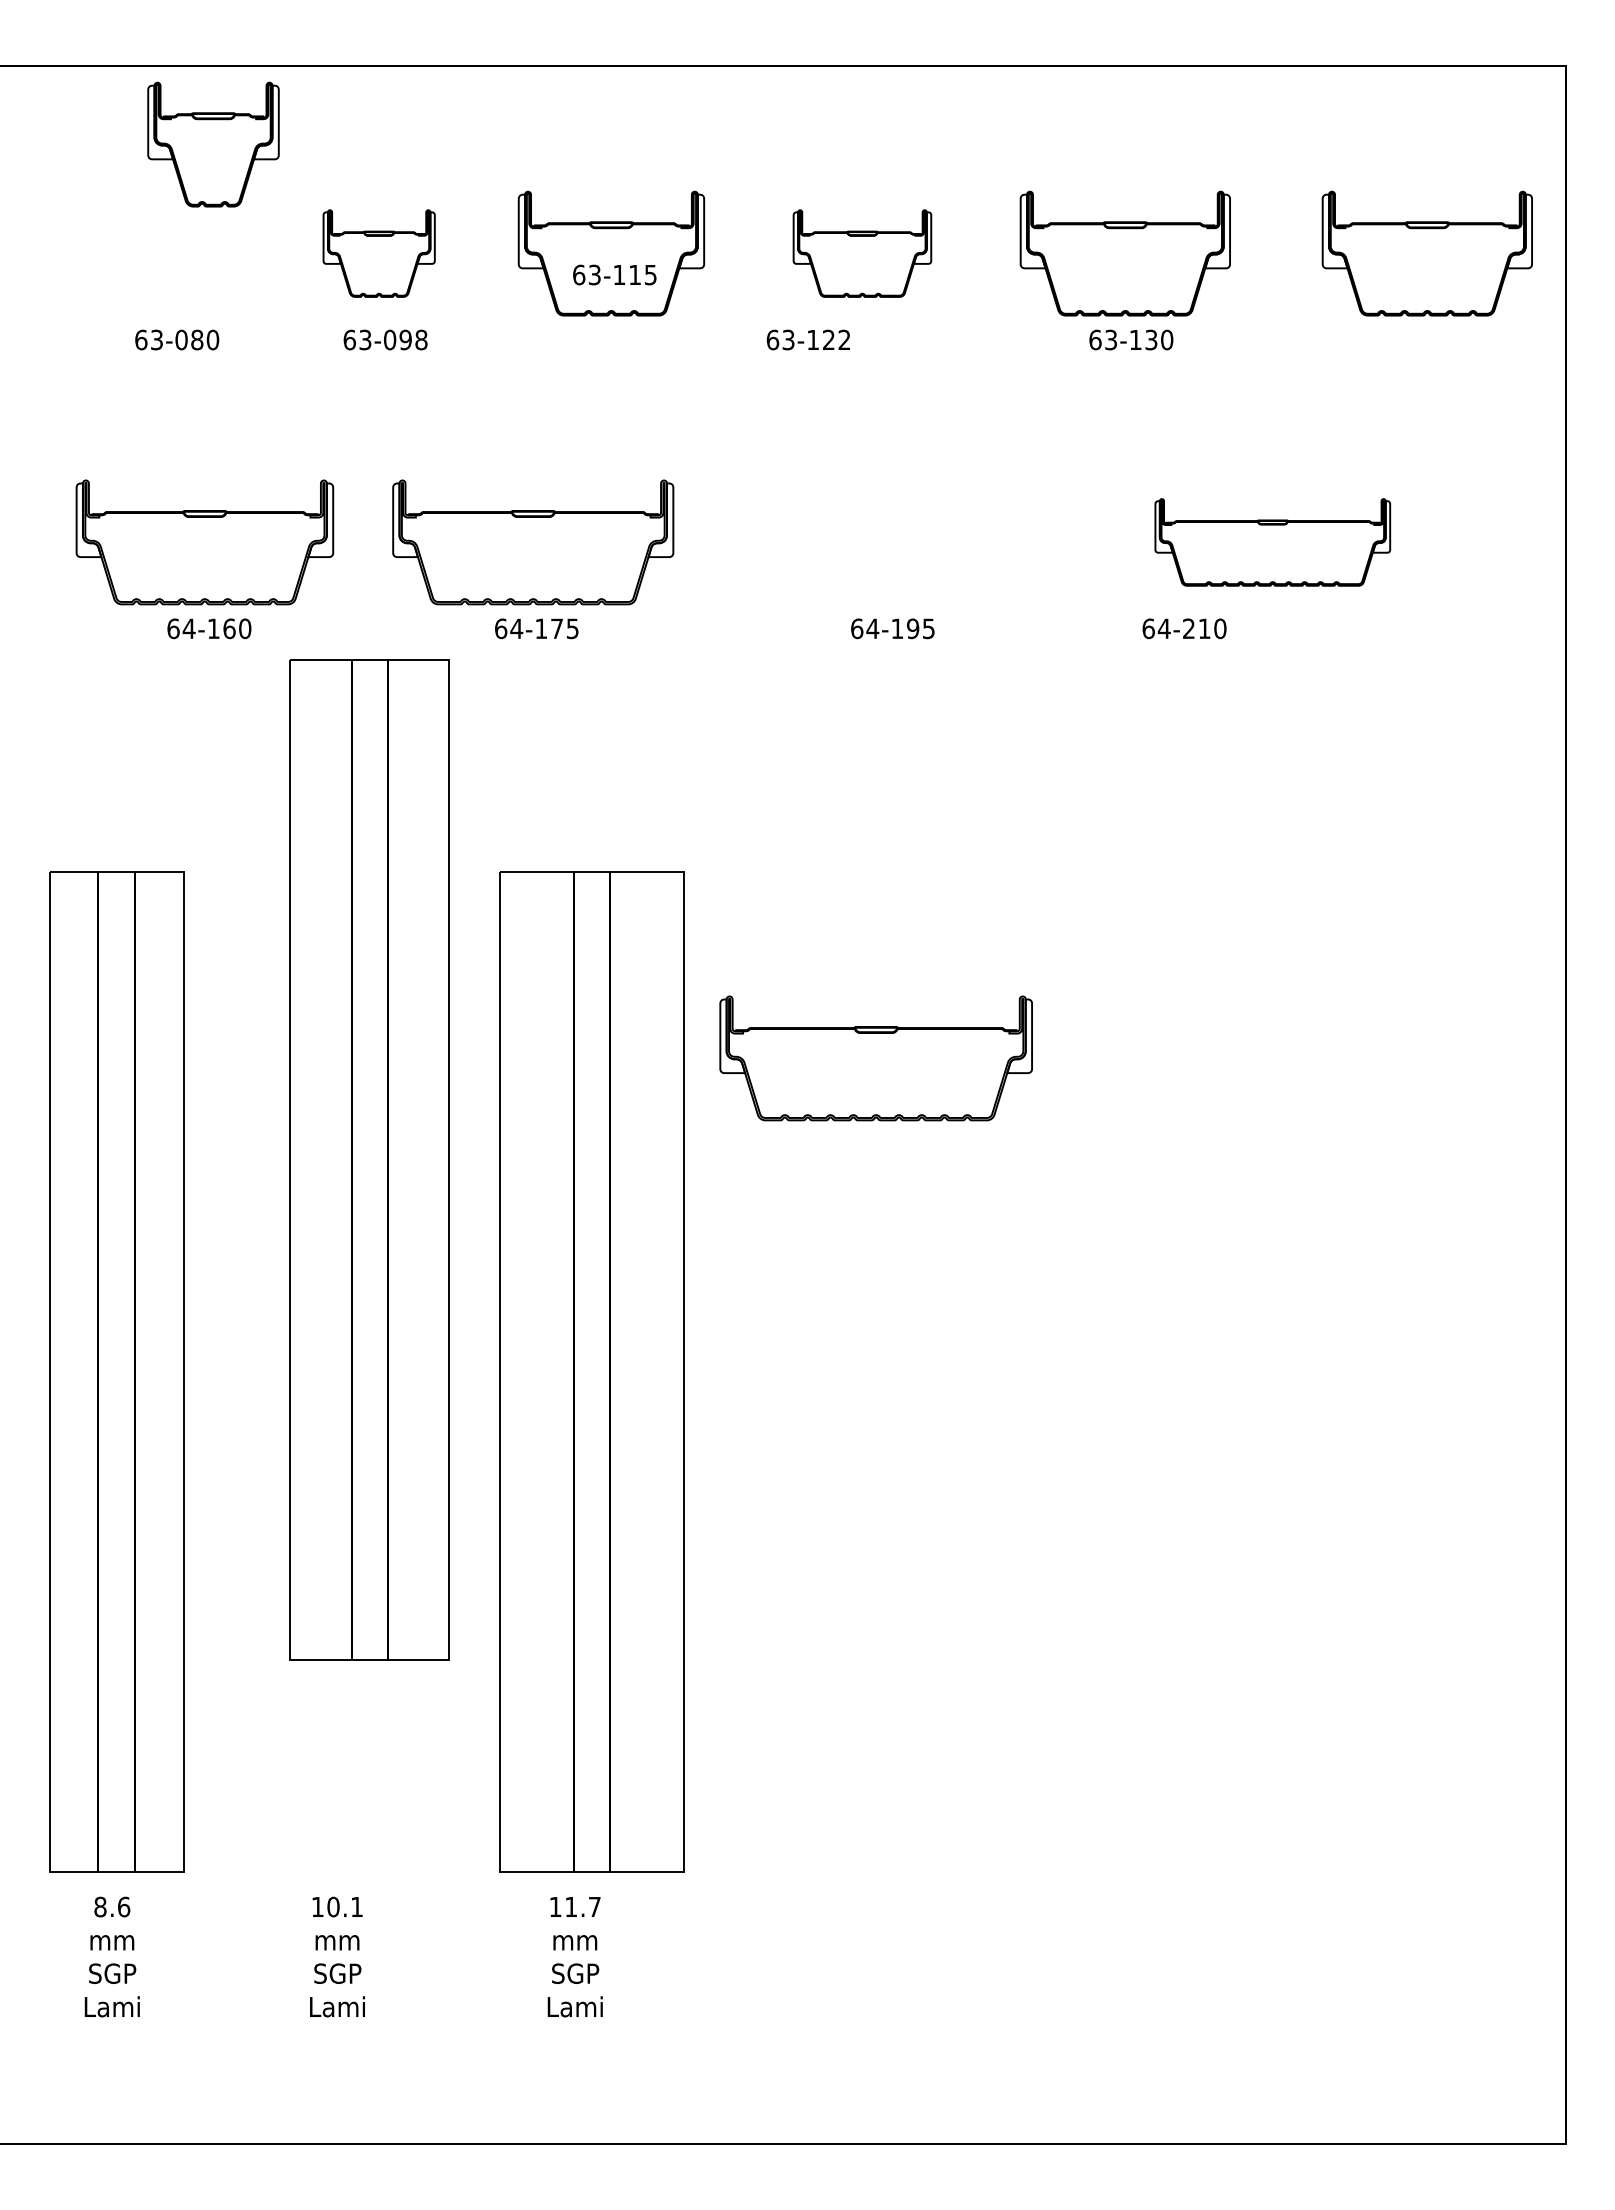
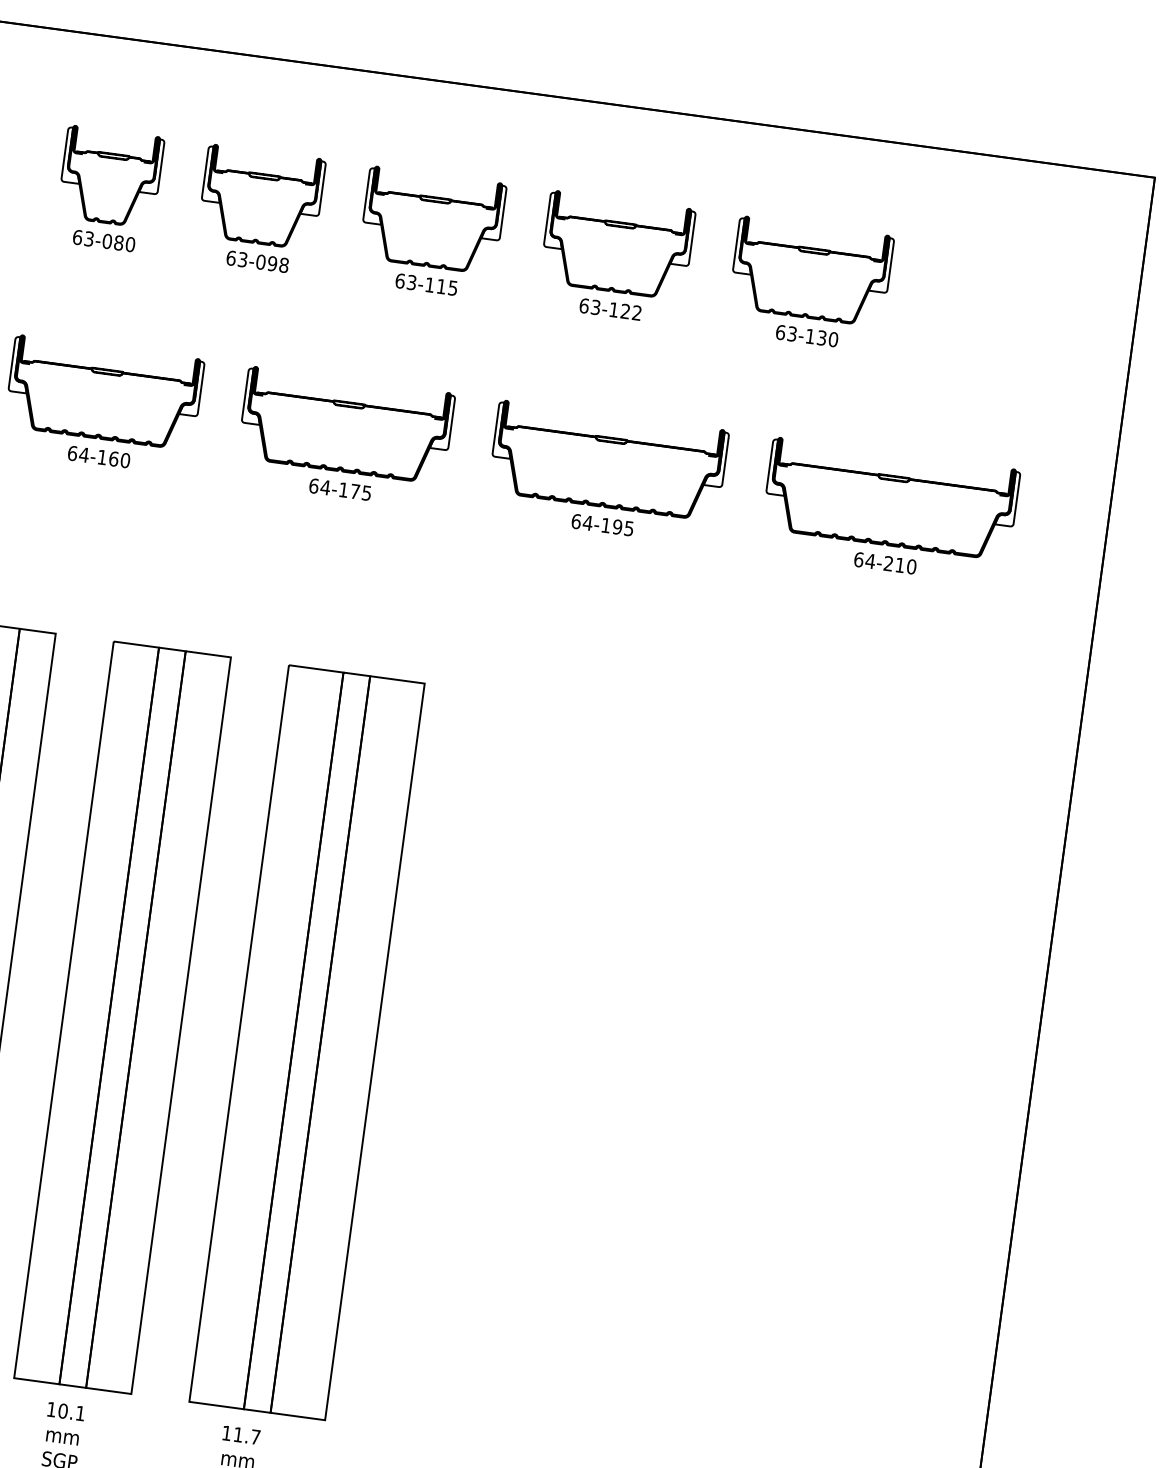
part: (213, 144) -> (110, 177), moved
part: (378, 253) -> (261, 197), size x1.43
part: (862, 253) -> (617, 245), size x1.43
part: (1426, 253) -> (1033, 301), removed
text: (614, 274) -> (426, 284), moved
text: (807, 339) -> (609, 309), moved
part: (1272, 542) -> (890, 499), size x1.43
text: (1184, 628) -> (885, 563), moved
part: (875, 1058) -> (608, 461), moved
part: (369, 1159) -> (122, 1017), moved

